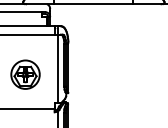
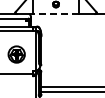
line: (94, 5) -> (56, 14), solid -> dashed

